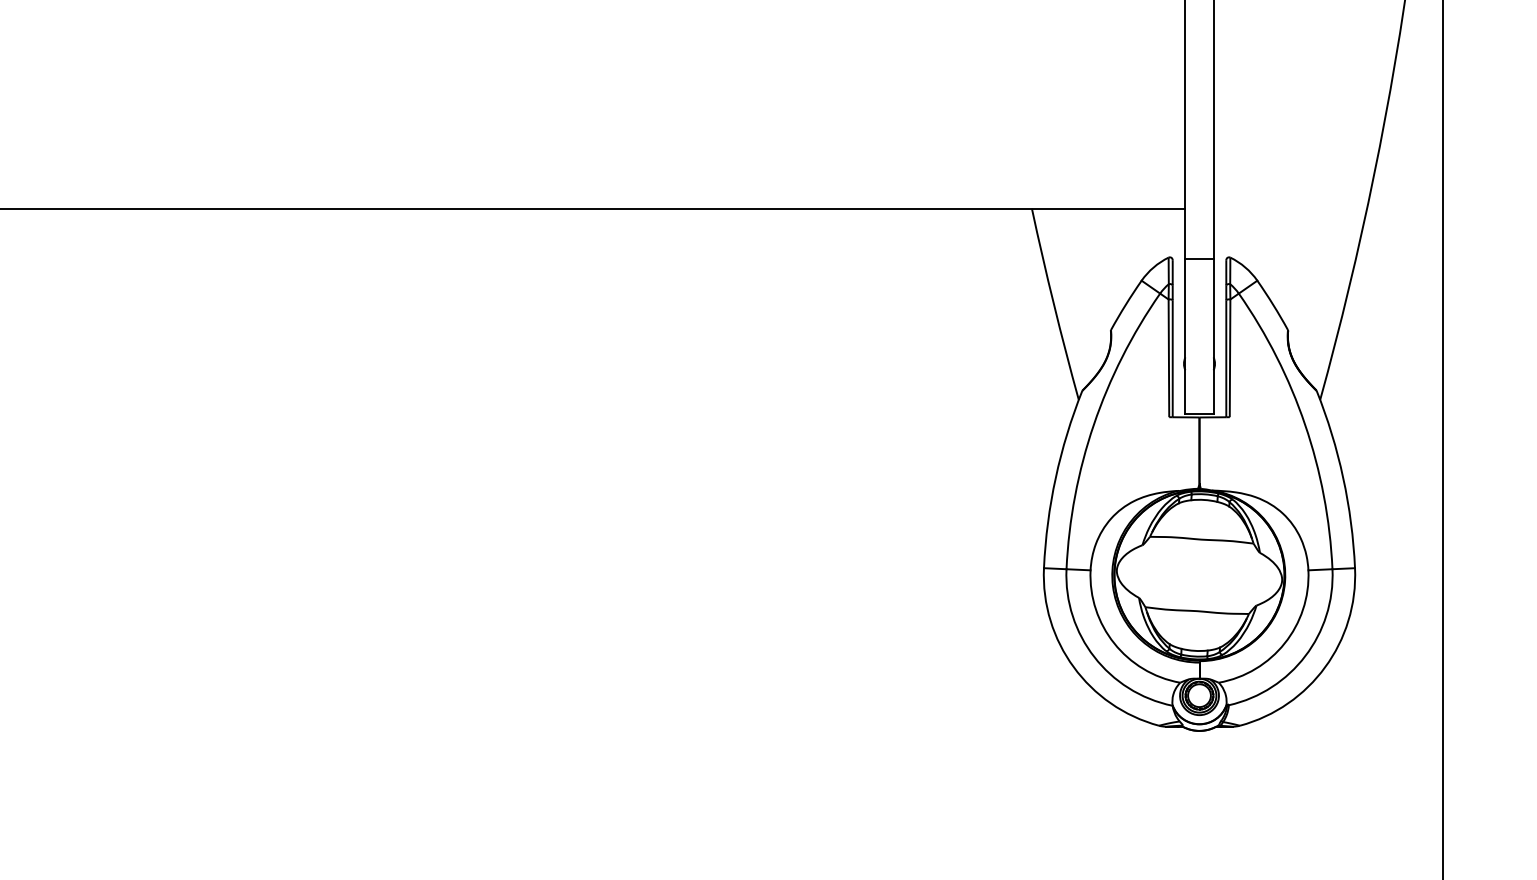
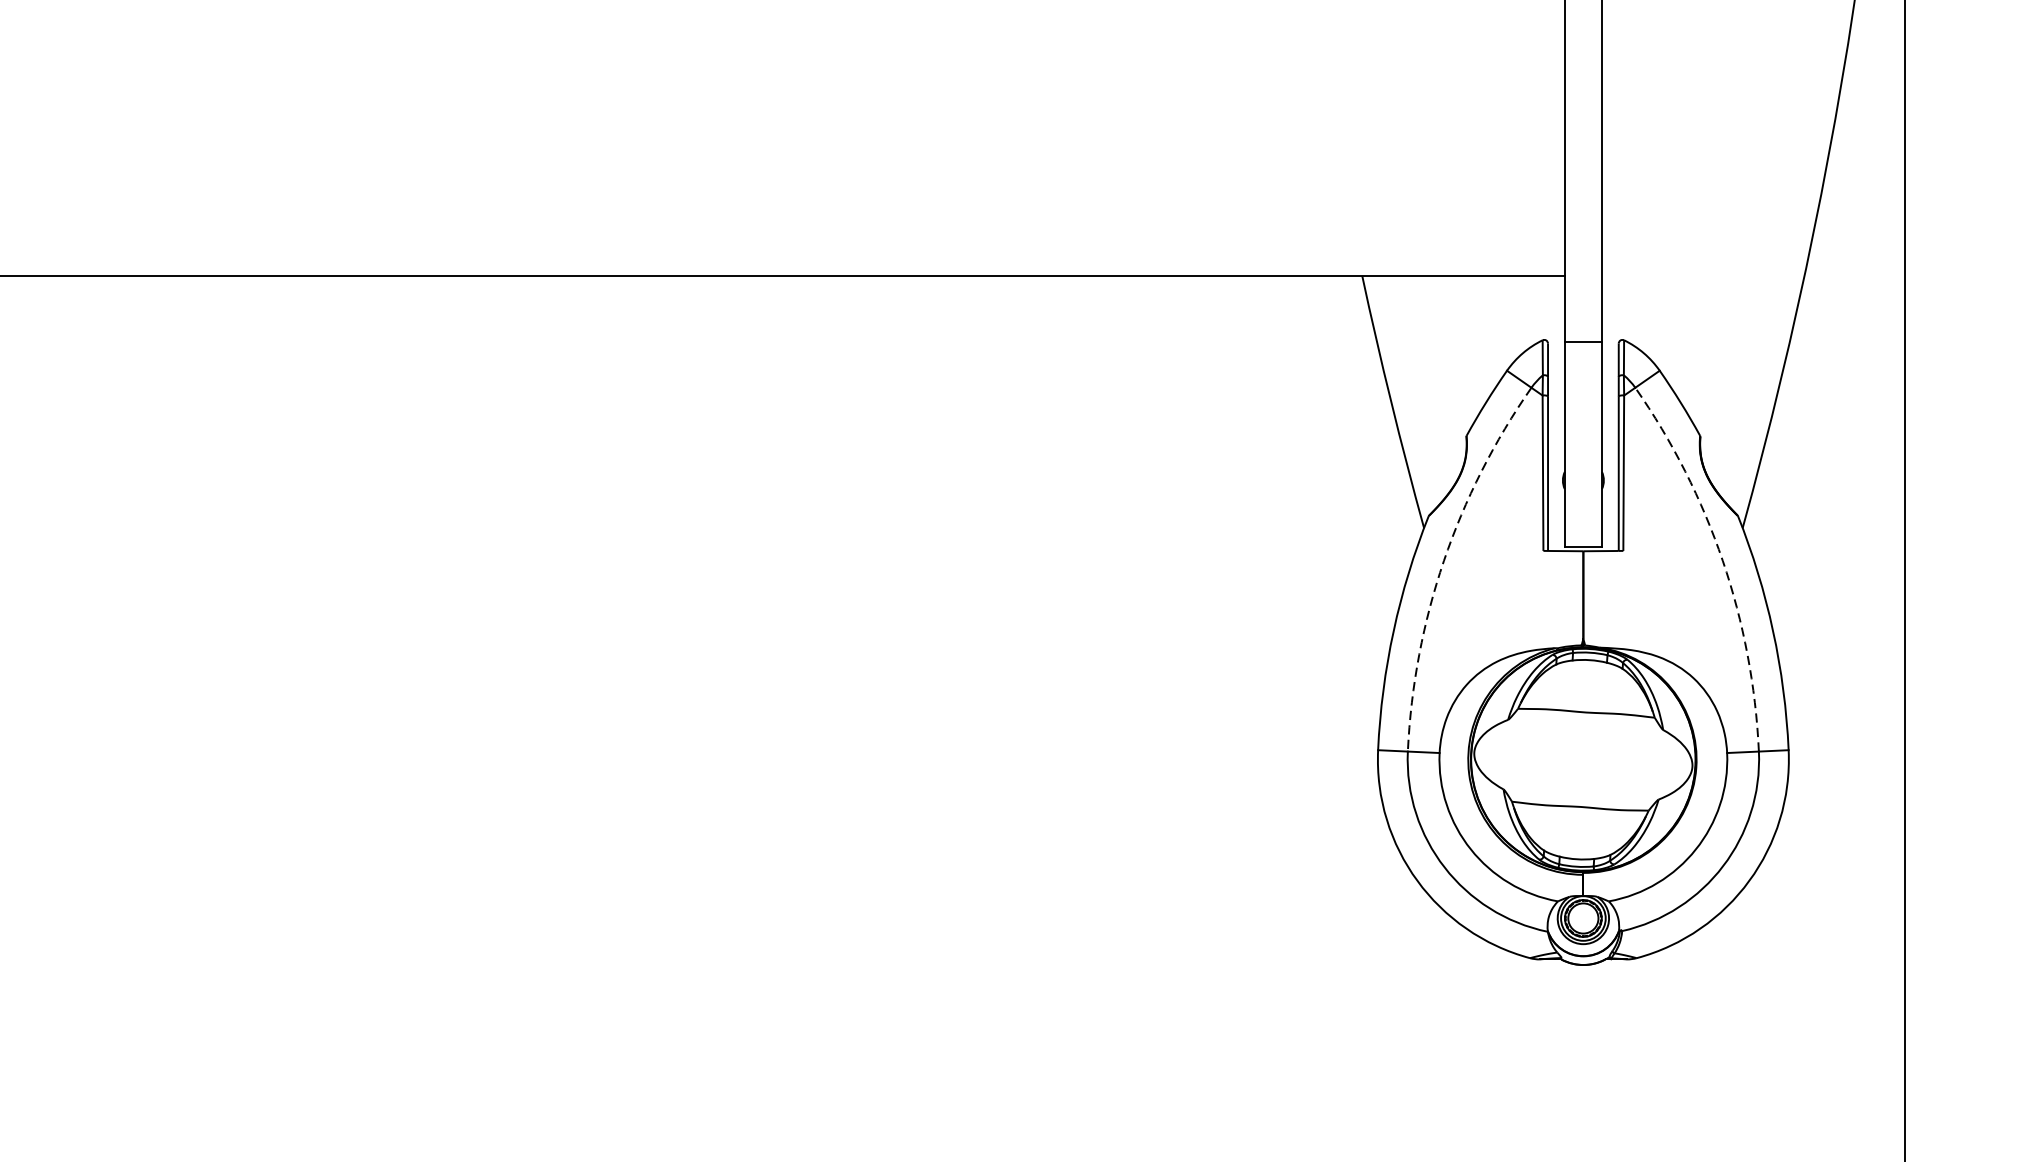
arc: (1093, 424) -> (1443, 560), solid -> dashed
arc: (1305, 424) -> (1723, 560), solid -> dashed

